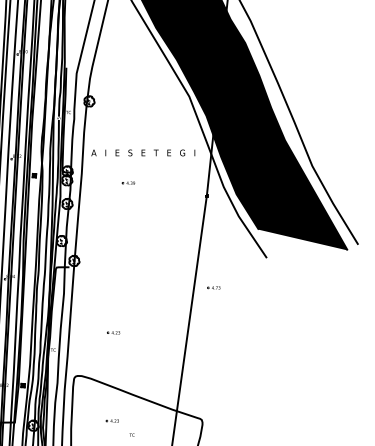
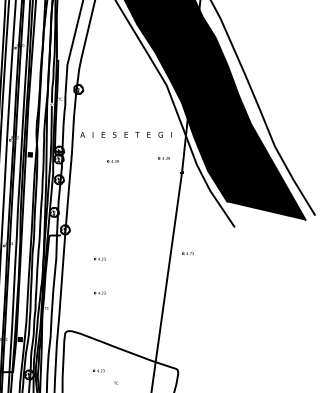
part: (185, 179) -> (163, 158), added
part: (113, 293) -> (99, 258), added

